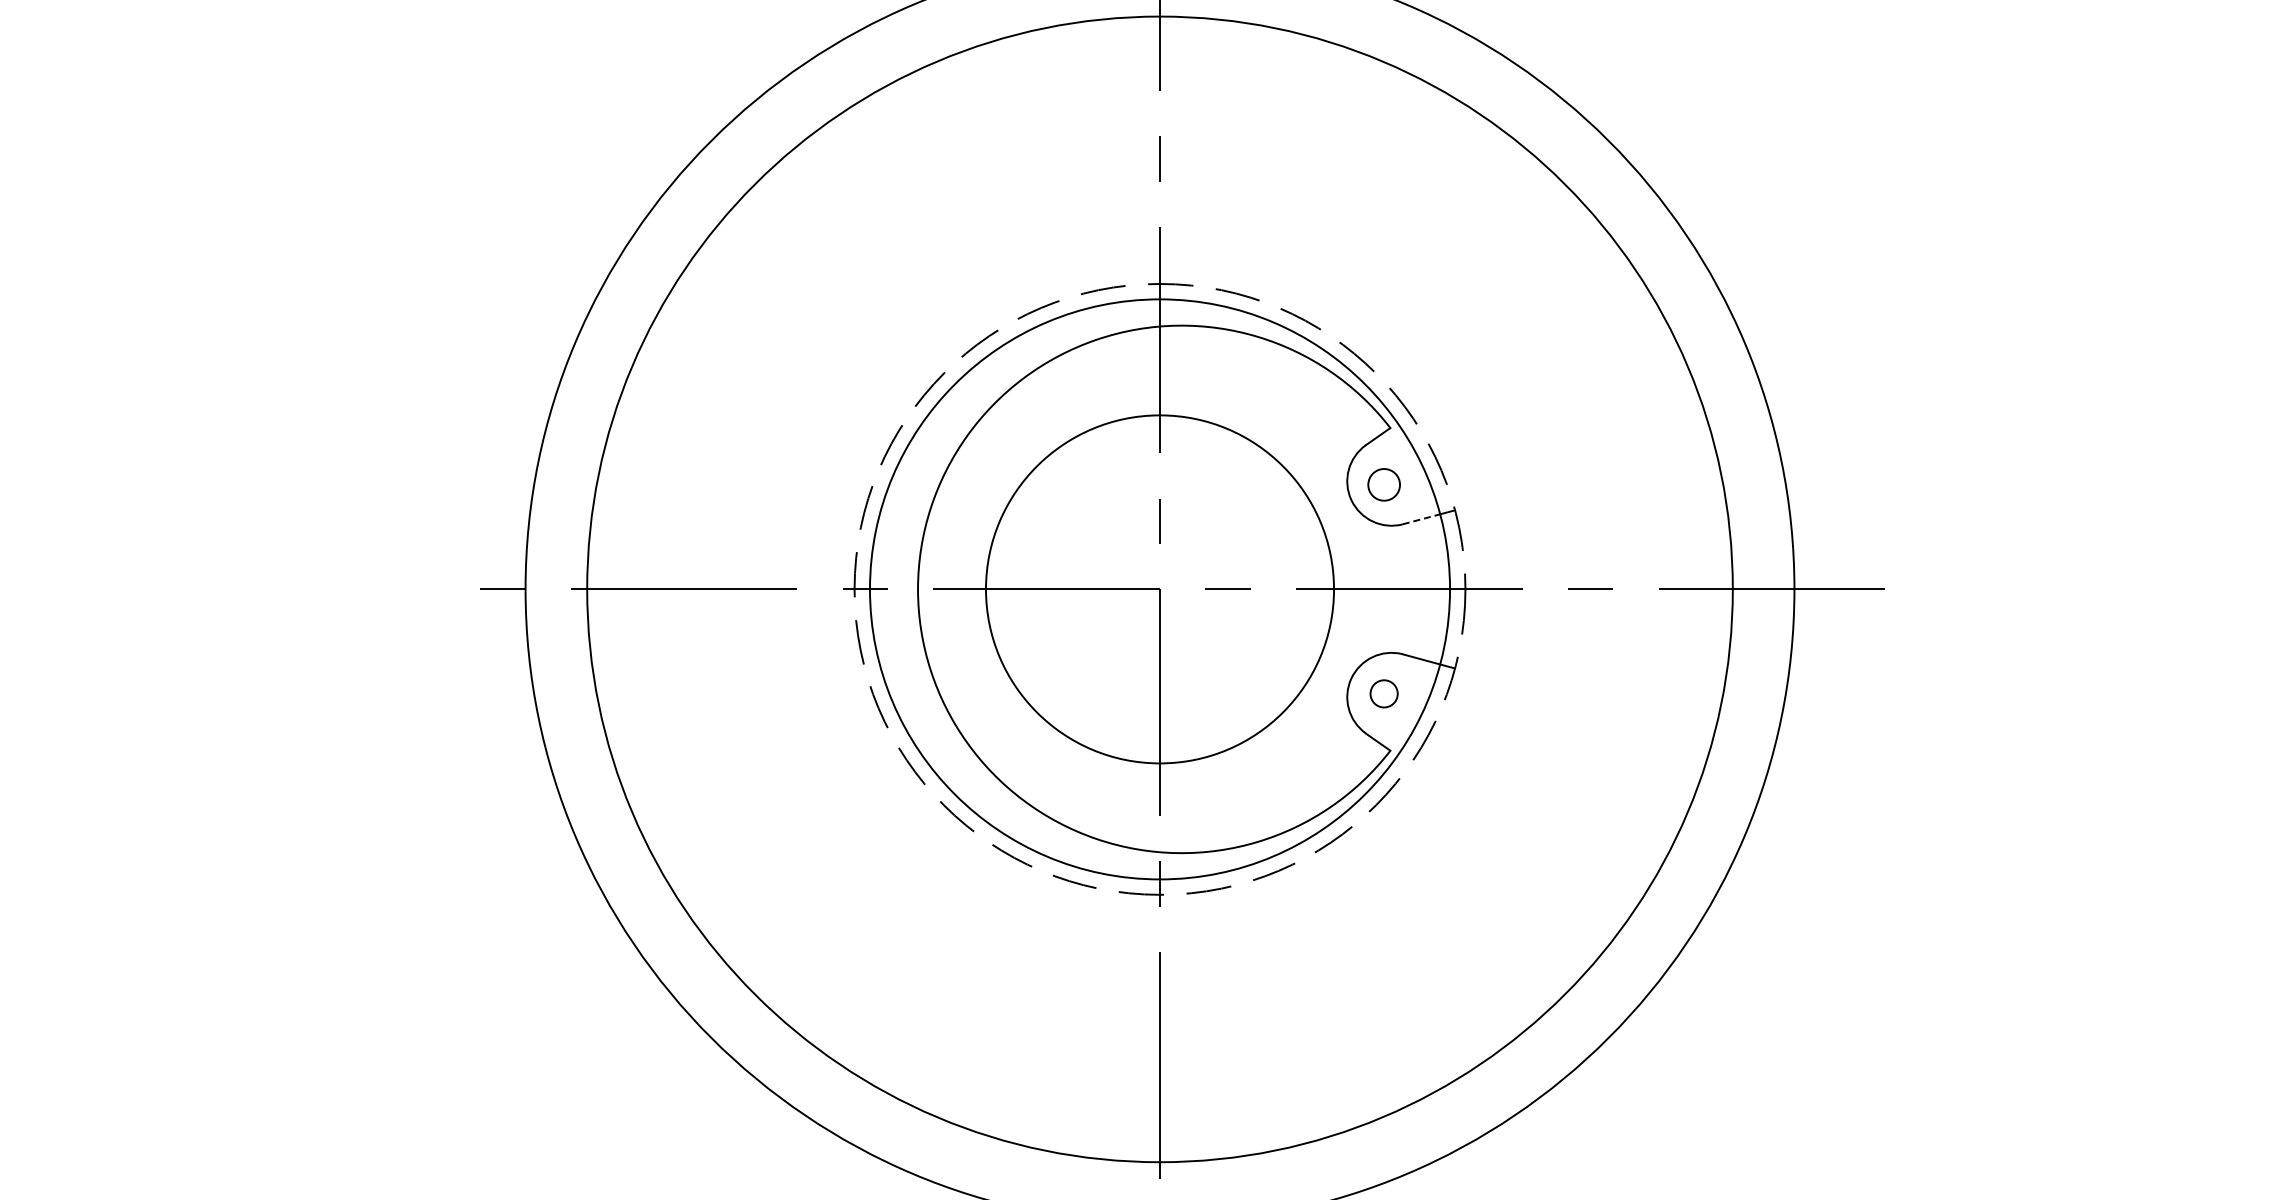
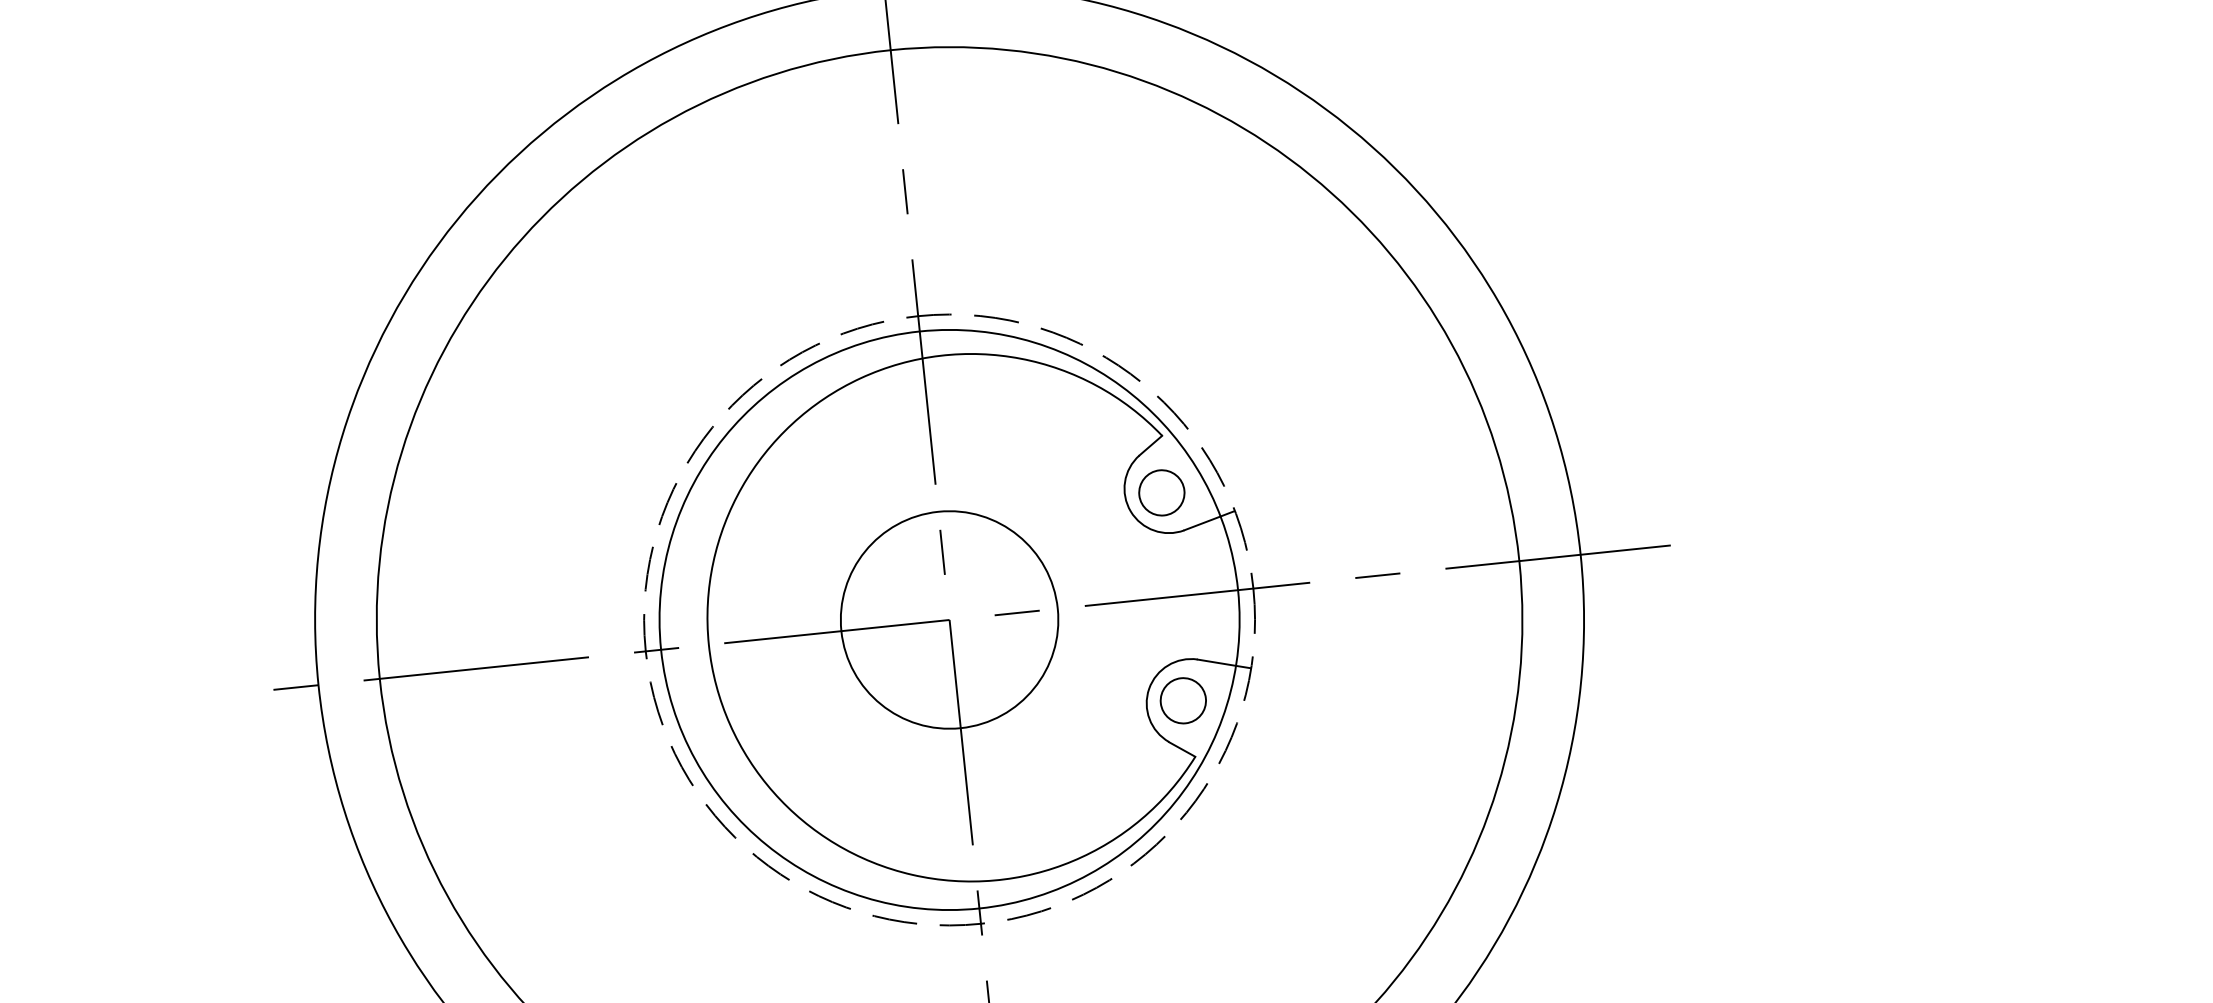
circle: (1383, 484) -> (1161, 492), size x1.43
line: (1421, 519) -> (1202, 523), dashed -> solid
circle: (1159, 589) -> (949, 620), size x0.62
circle: (1383, 693) -> (1182, 700), size x1.67

